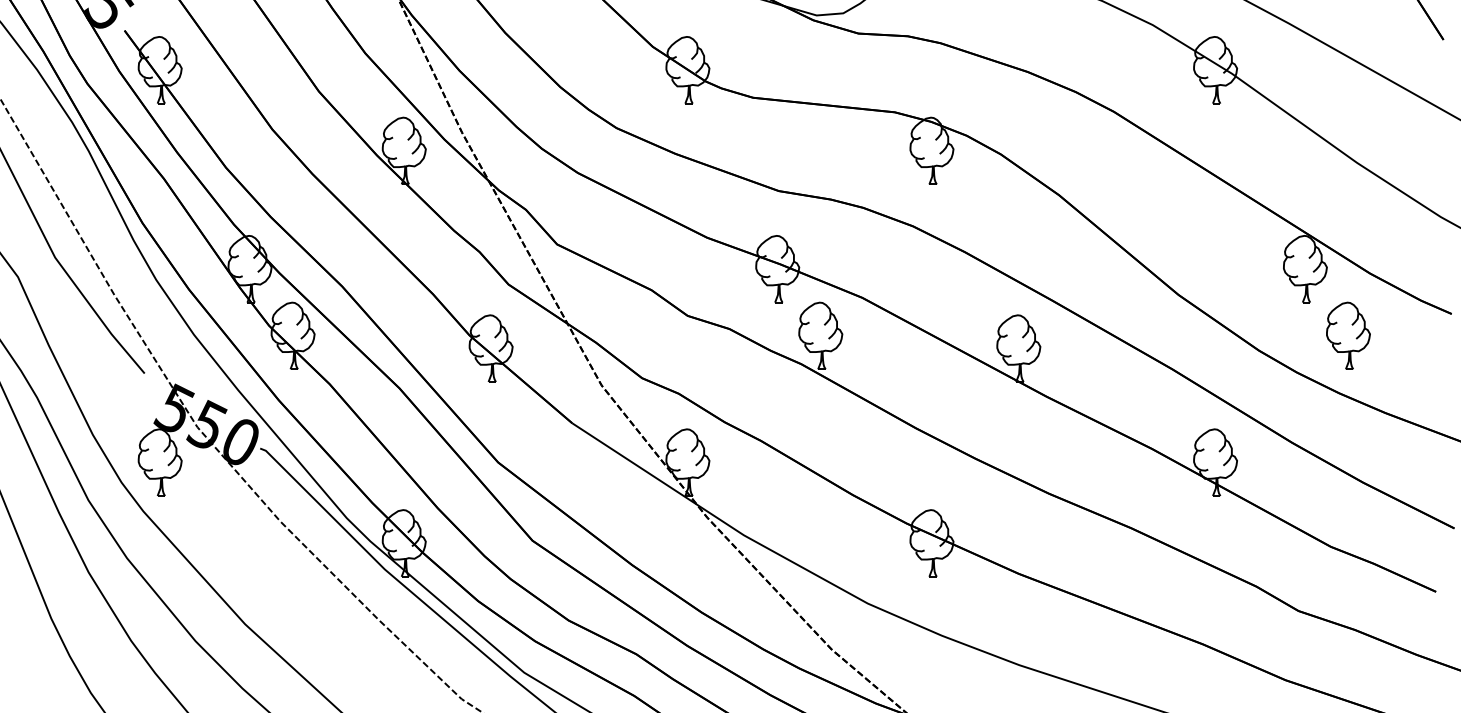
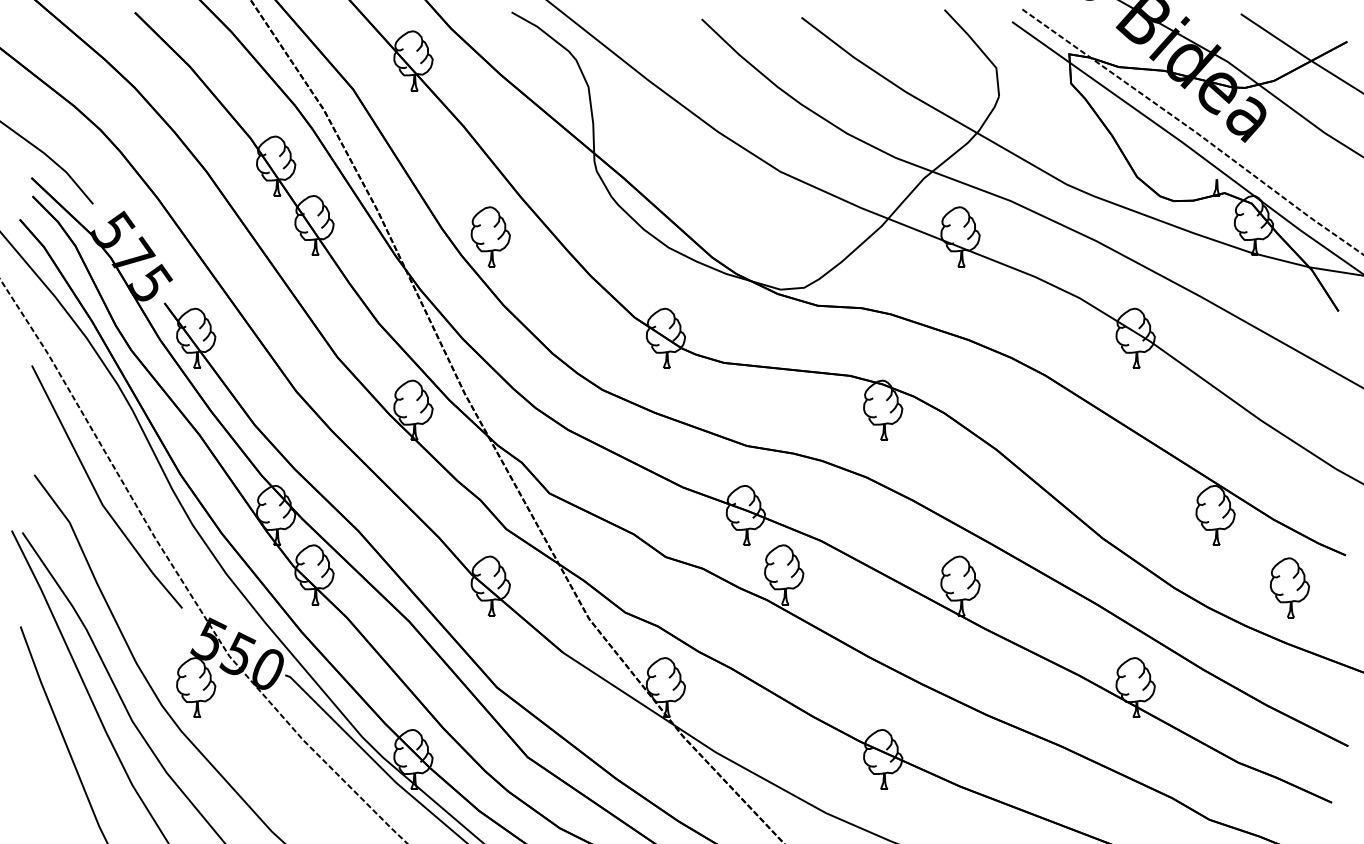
part: (1349, 335) -> (1290, 587), moved

